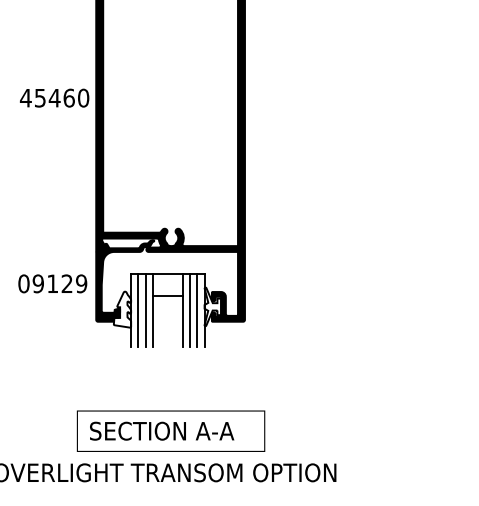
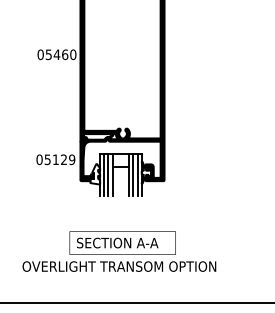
text: (25, 97) -> (40, 54), 45460 -> 05460
text: (37, 283) -> (47, 159), 09129 -> 05129

